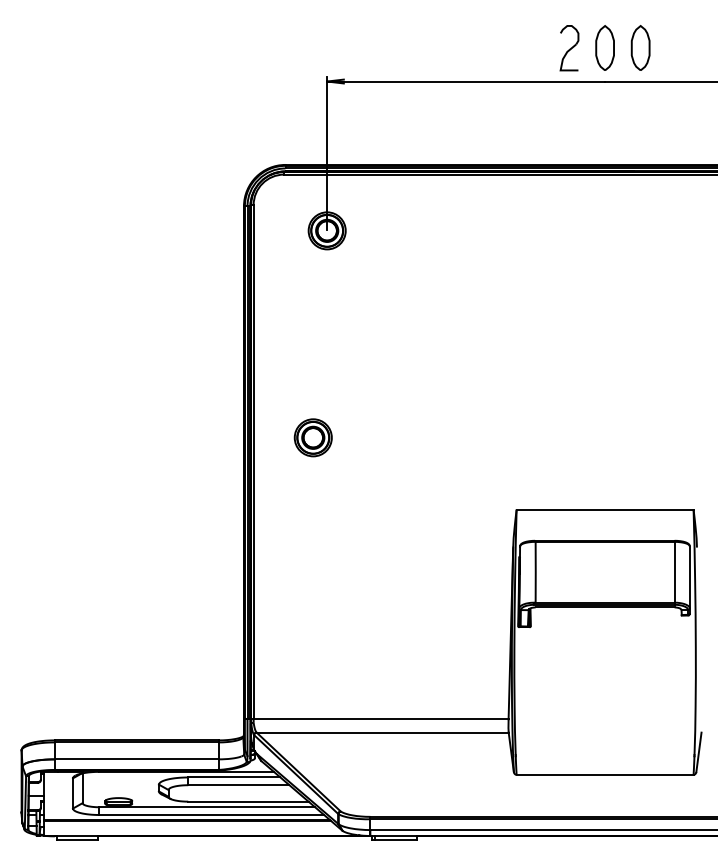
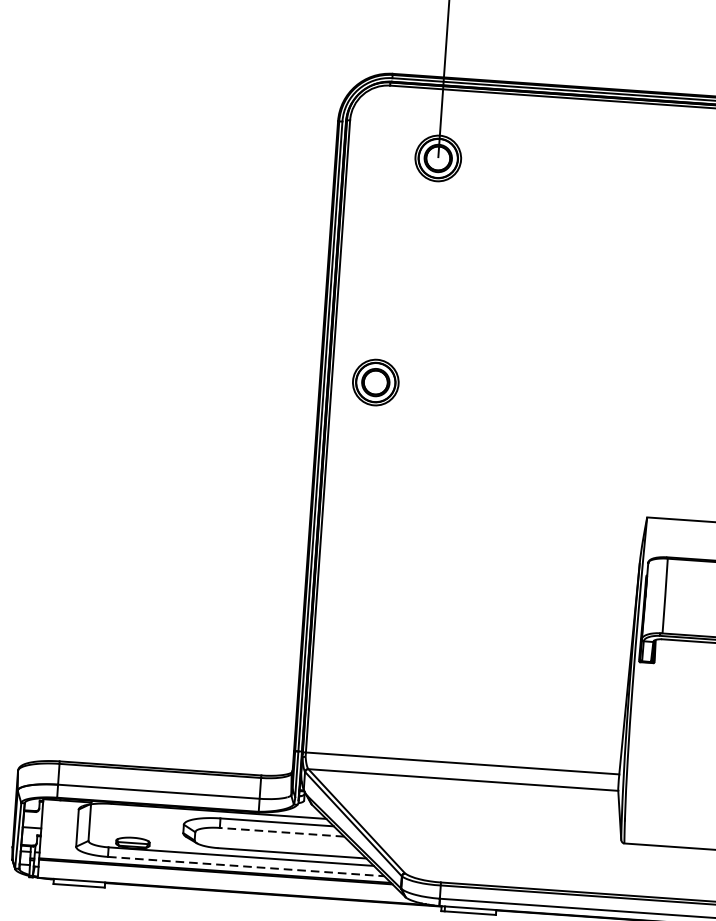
part: (312, 437) -> (374, 382), moved
line: (238, 785) -> (281, 832), solid -> dashed
line: (212, 814) -> (247, 866), solid -> dashed

